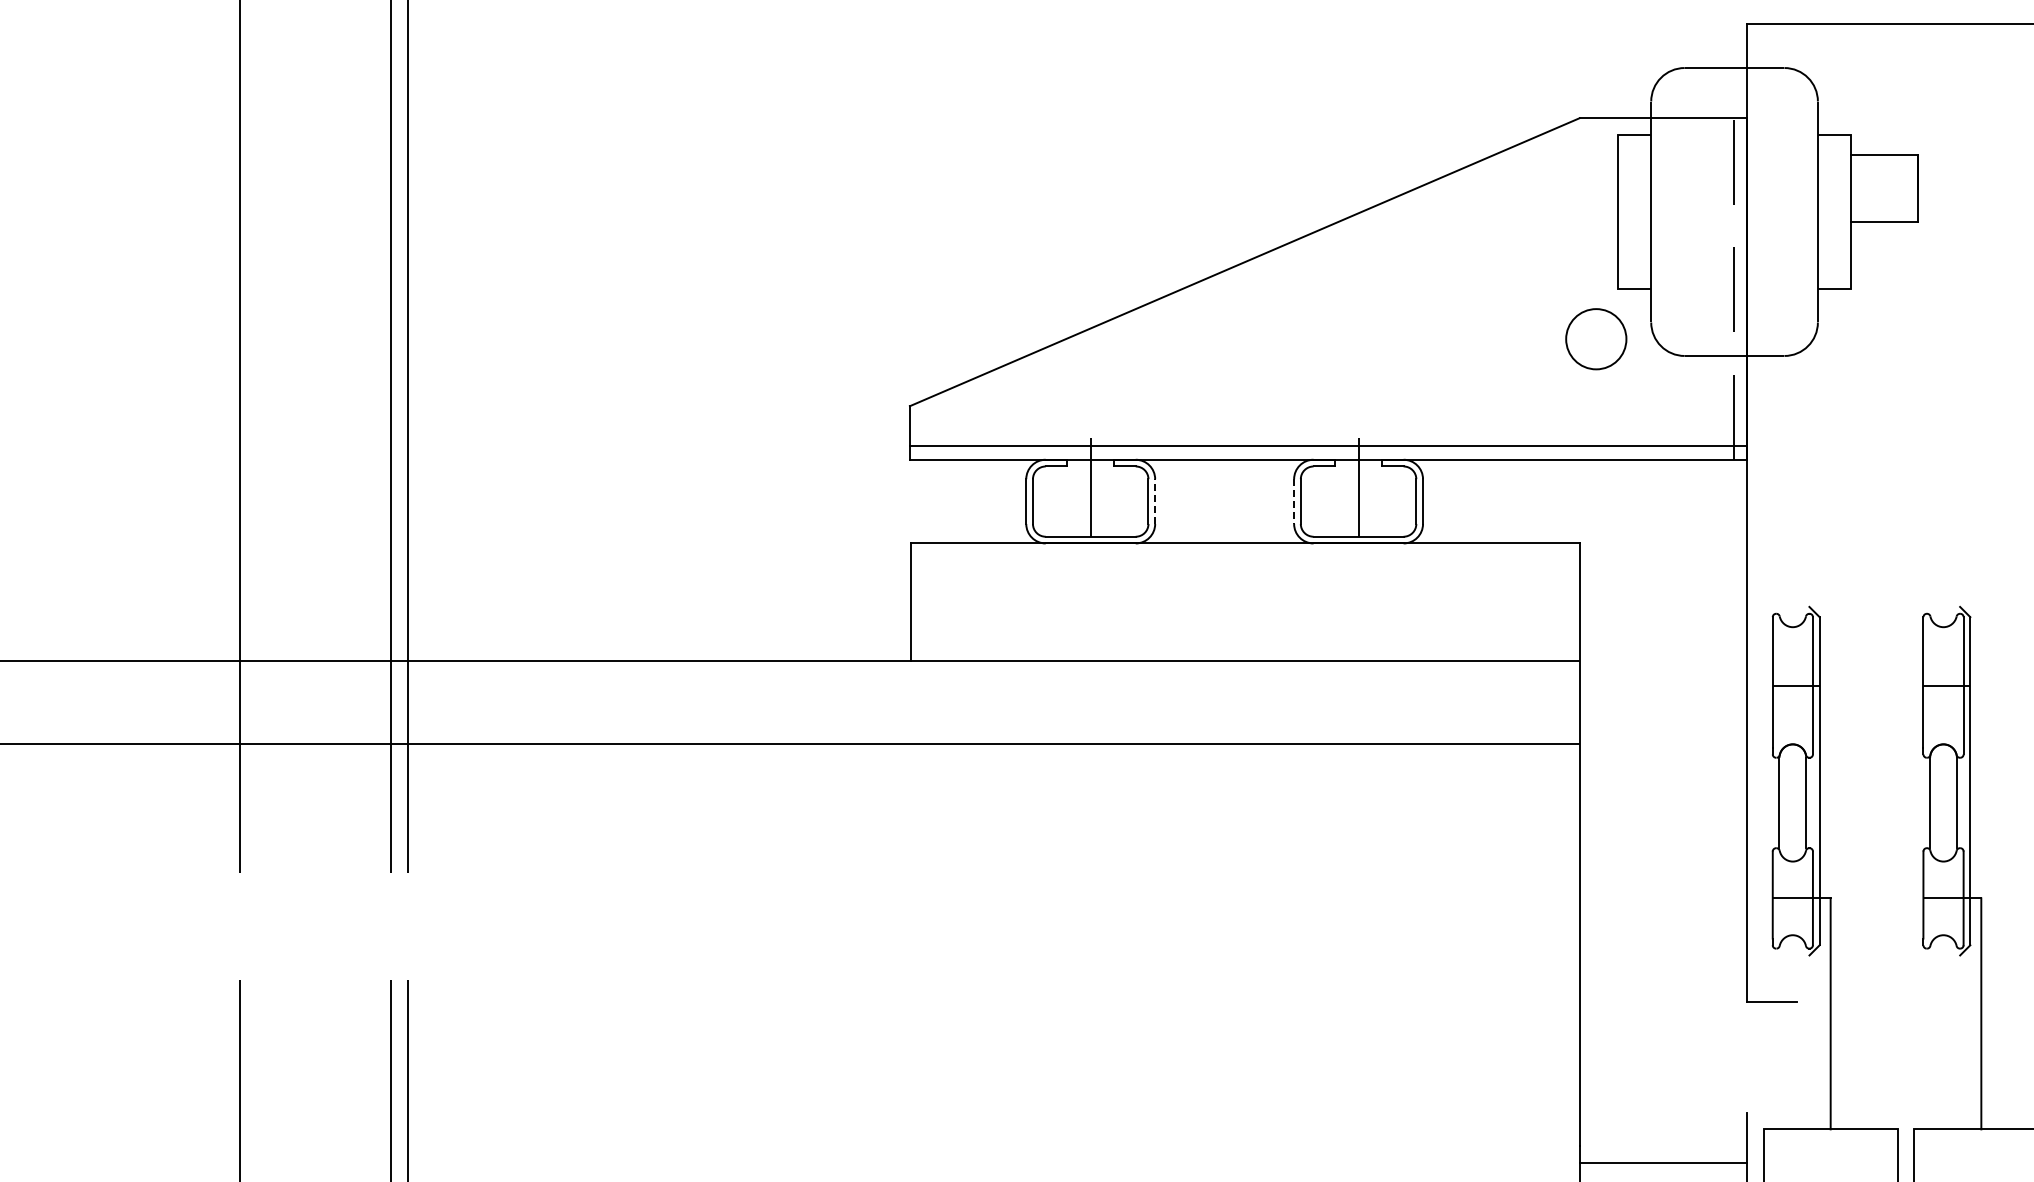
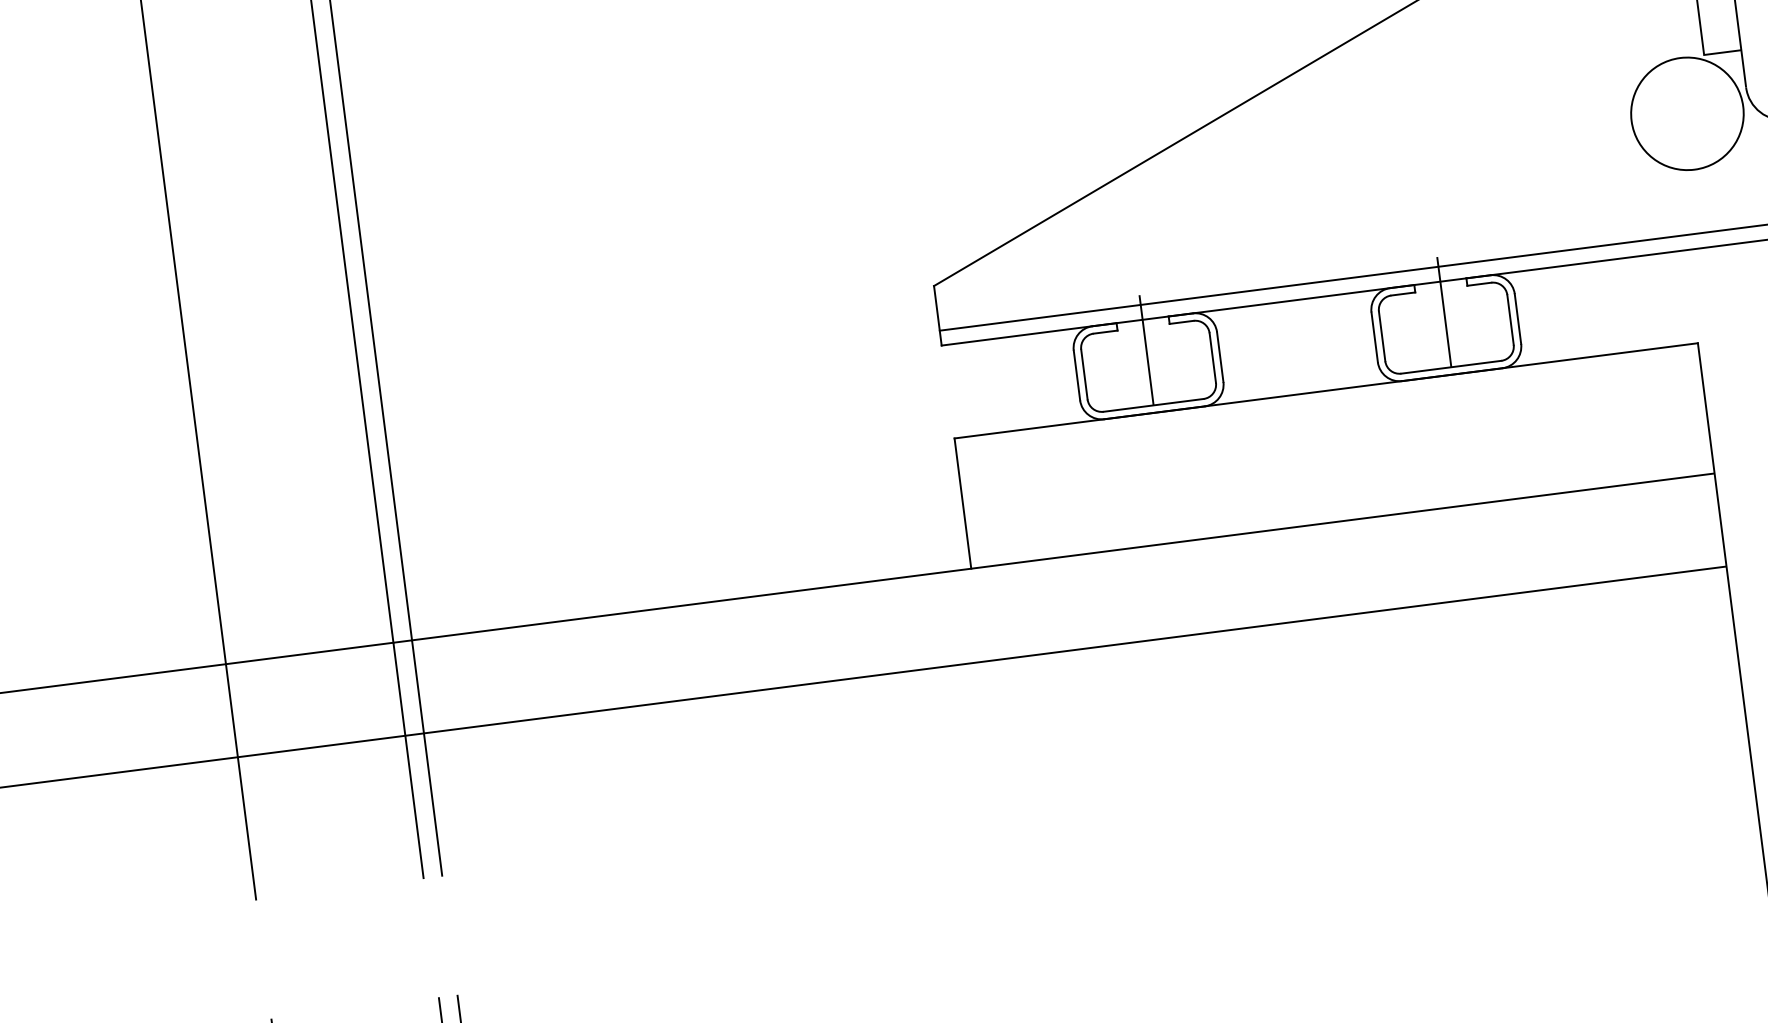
circle: (1596, 339) -> (1687, 114), size x1.67
line: (1155, 501) -> (1220, 356), dashed -> solid
line: (1294, 502) -> (1375, 338), dashed -> solid

